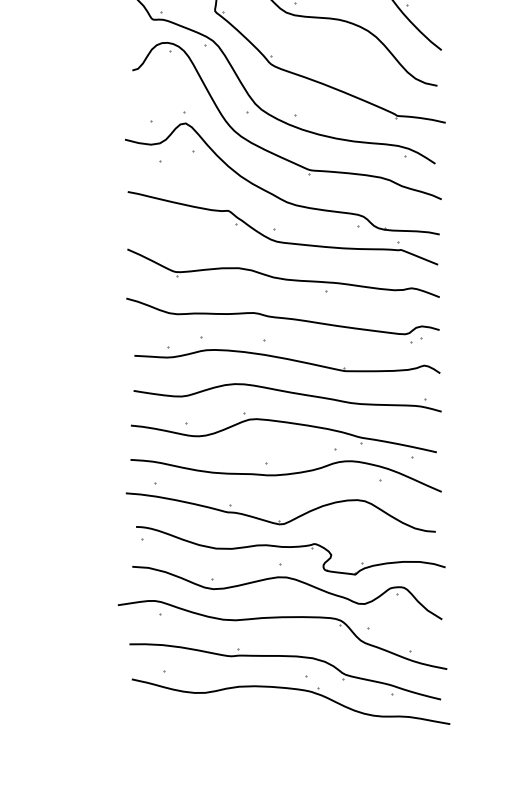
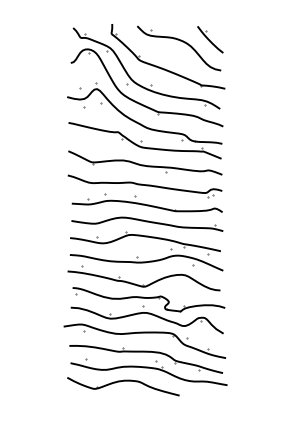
part: (239, 726) -> (123, 386), added

